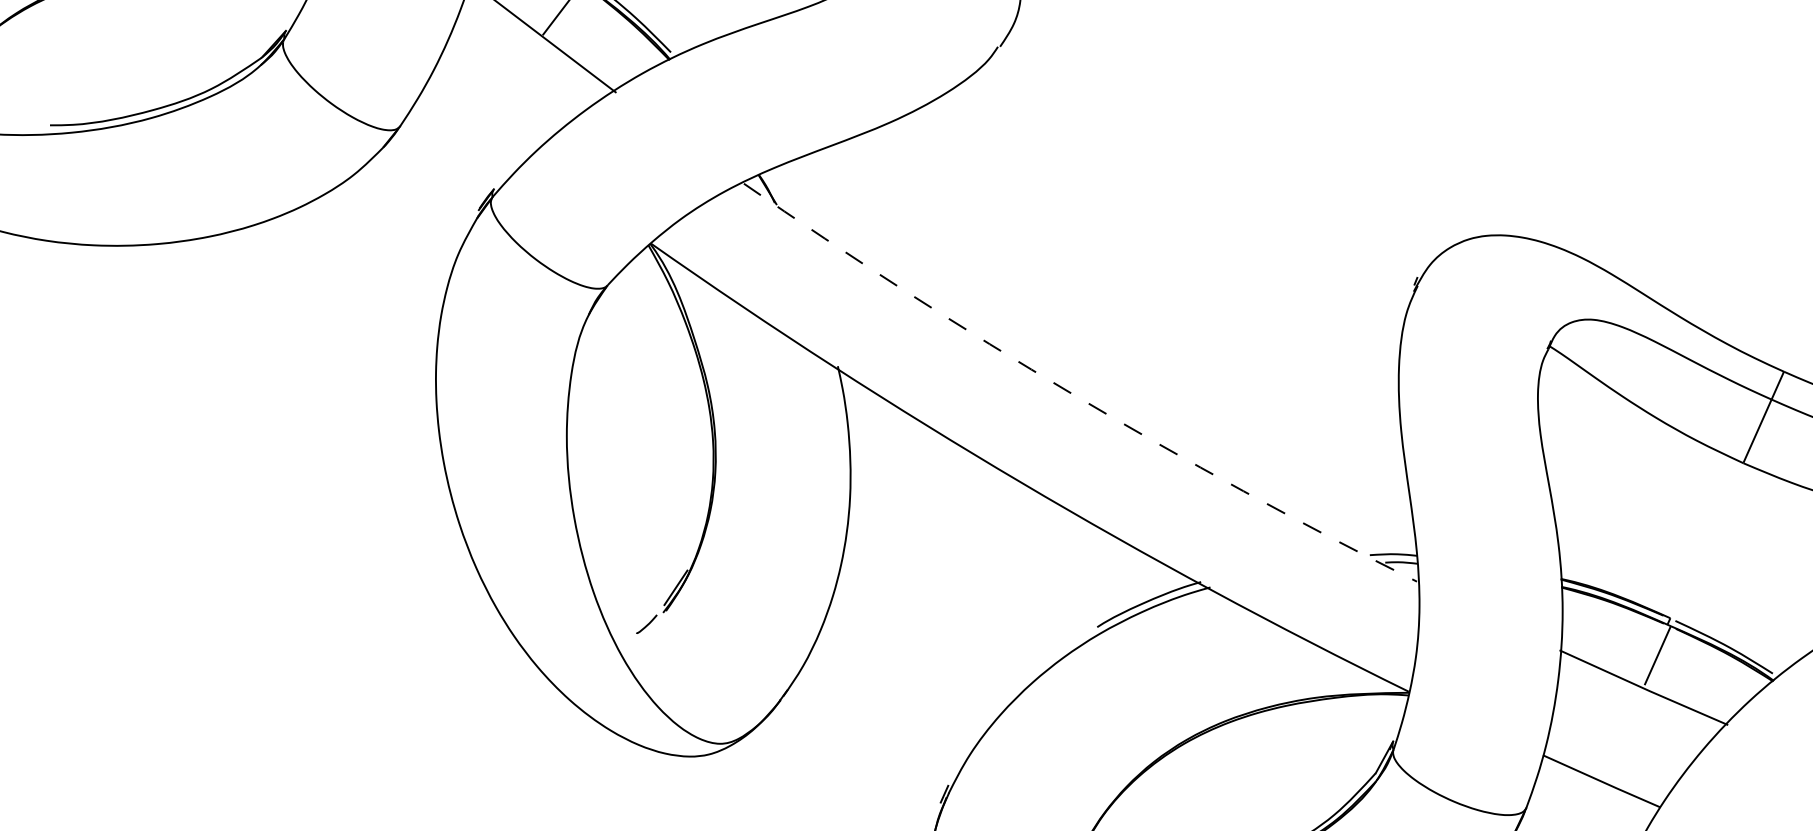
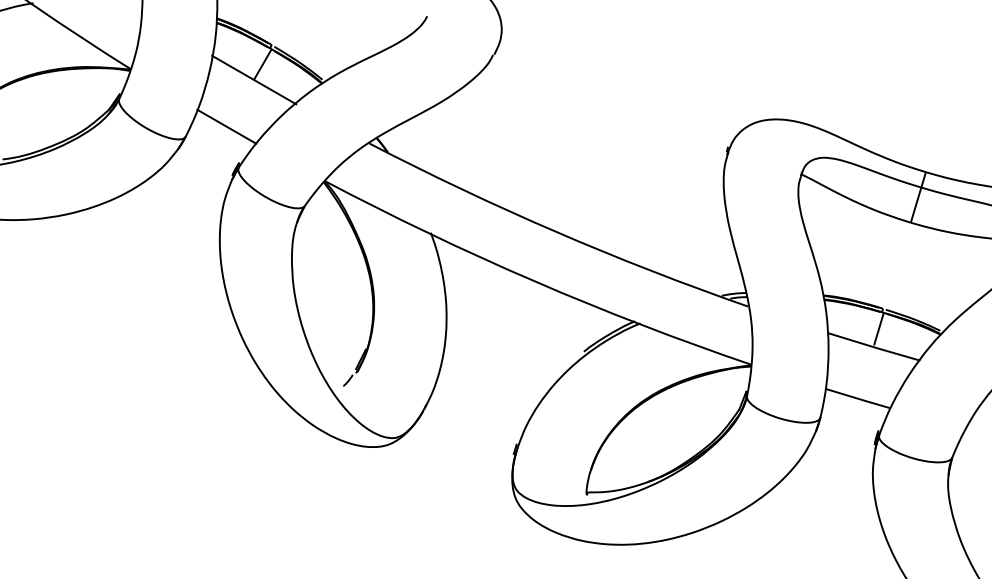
line: (479, 117) -> (226, 126), added
arc: (1072, 394) -> (555, 231), dashed -> solid

